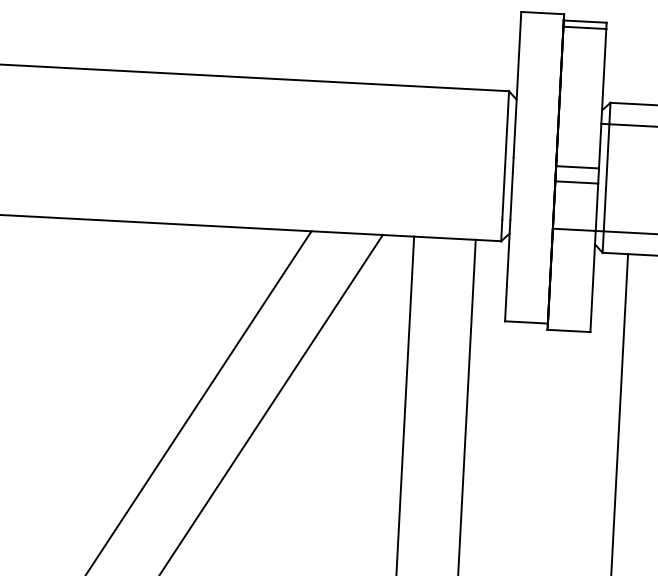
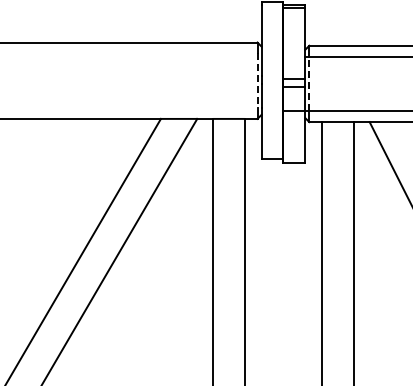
line: (505, 167) -> (257, 81), solid -> dashed
line: (606, 176) -> (309, 83), solid -> dashed

